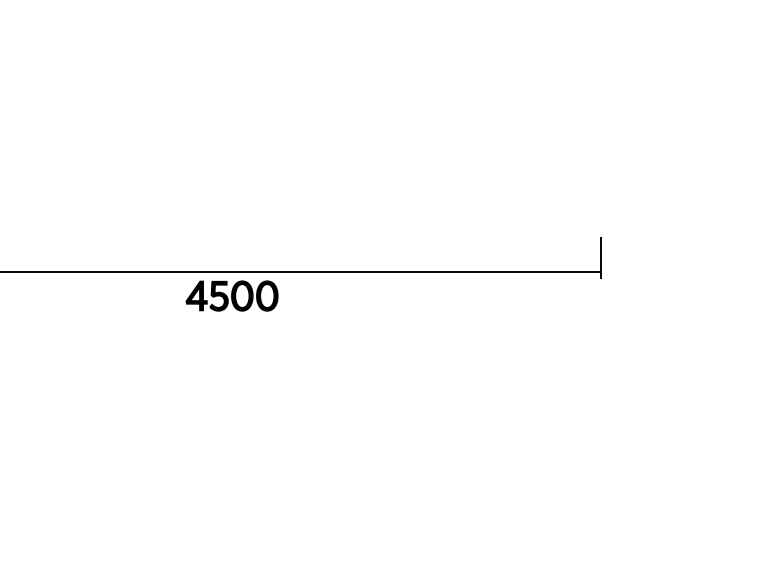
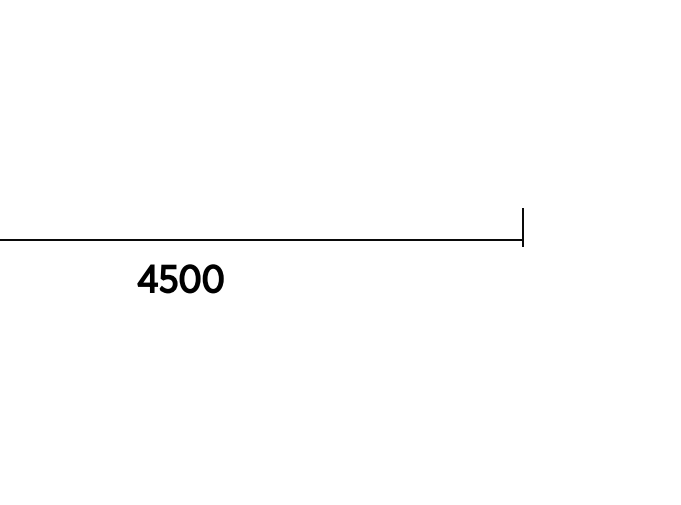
part: (231, 295) -> (180, 278), moved

